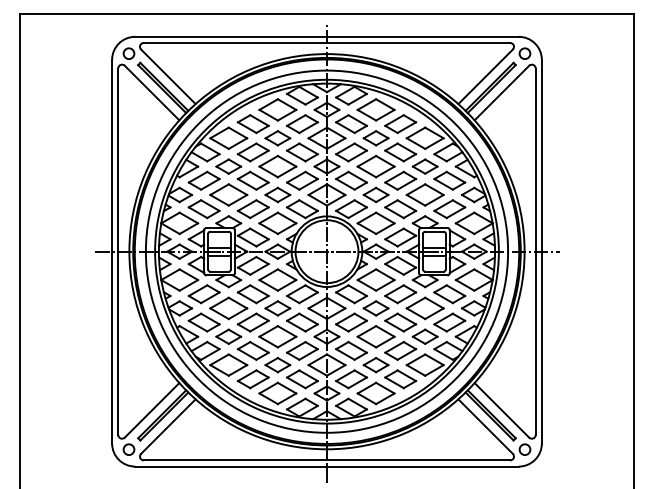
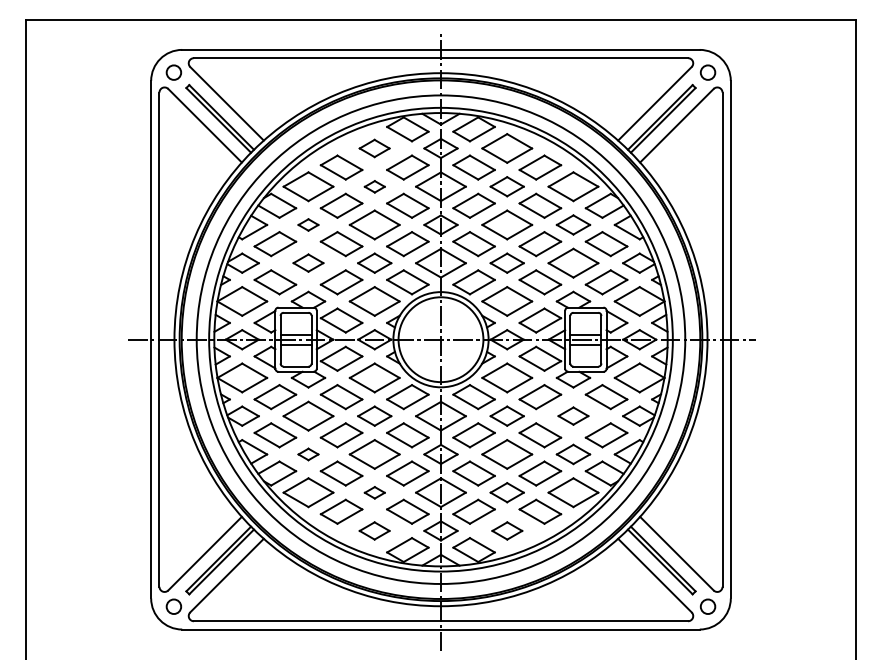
part: (277, 109) -> (374, 148), size x0.6
part: (277, 138) -> (374, 186), size x0.6
part: (228, 166) -> (308, 224), size x0.6
part: (228, 194) -> (308, 262), size x0.6
part: (425, 307) -> (573, 415), size x0.6
part: (228, 336) -> (308, 454), size x0.6
part: (277, 364) -> (374, 492), size x0.6
part: (277, 393) -> (374, 530), size x0.6
part: (376, 393) -> (507, 530), size x0.6

